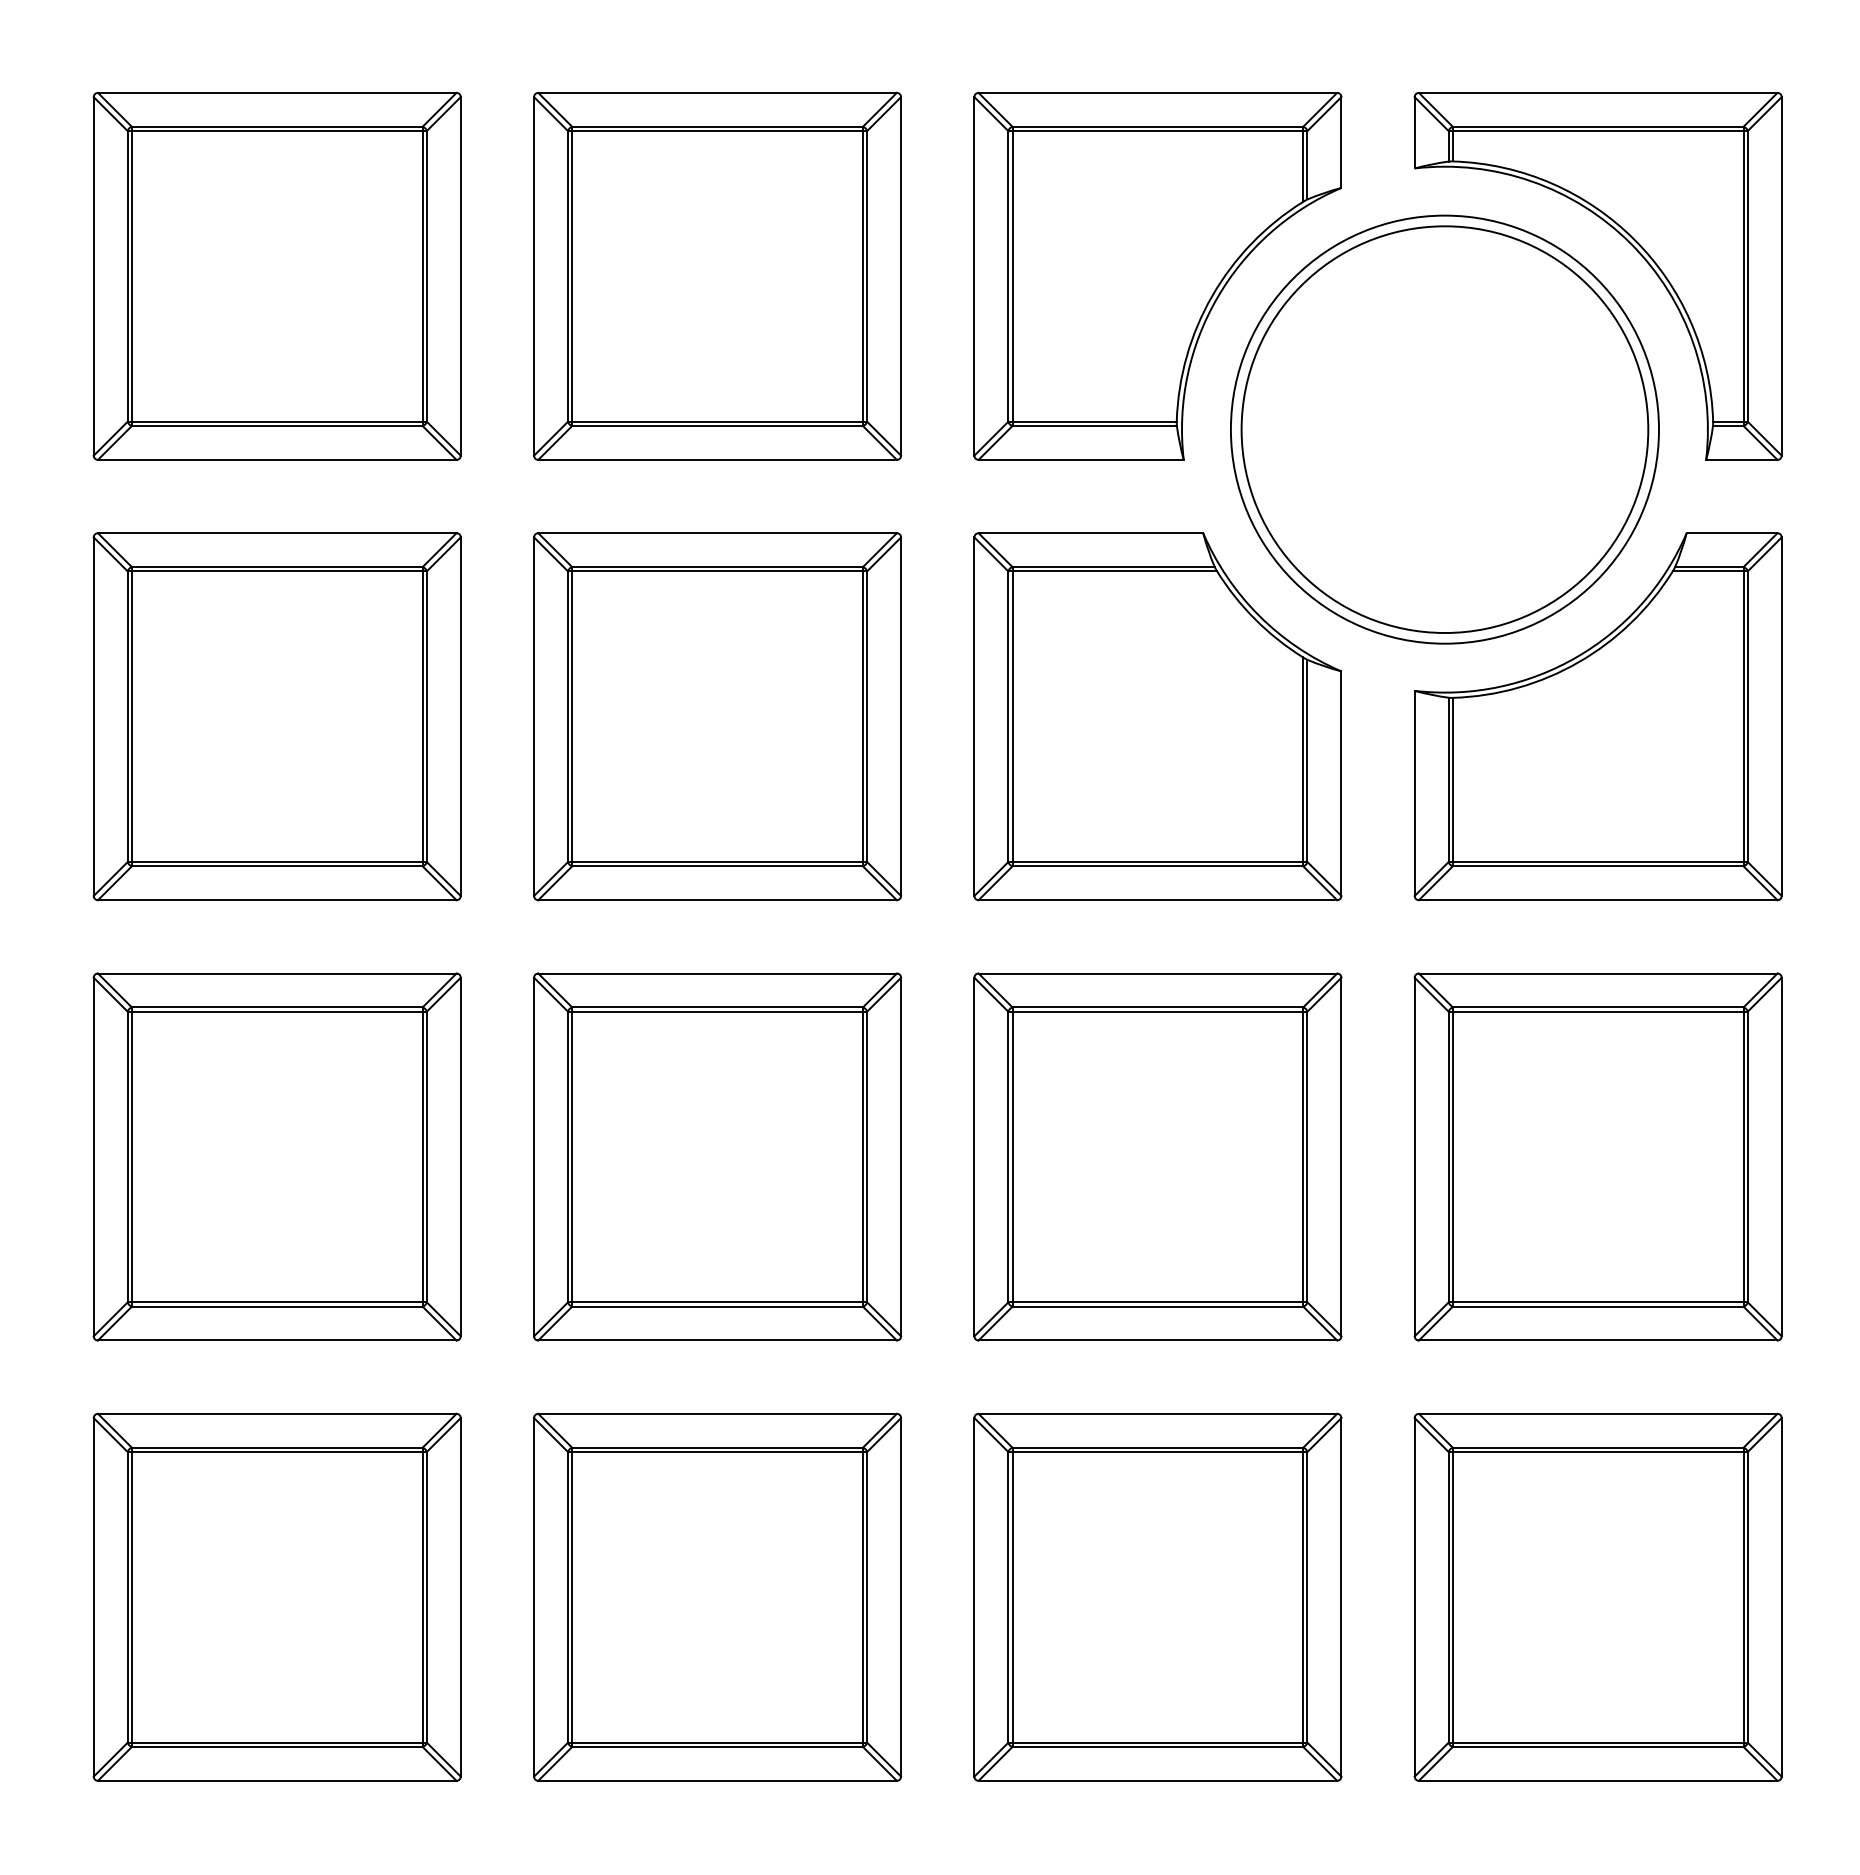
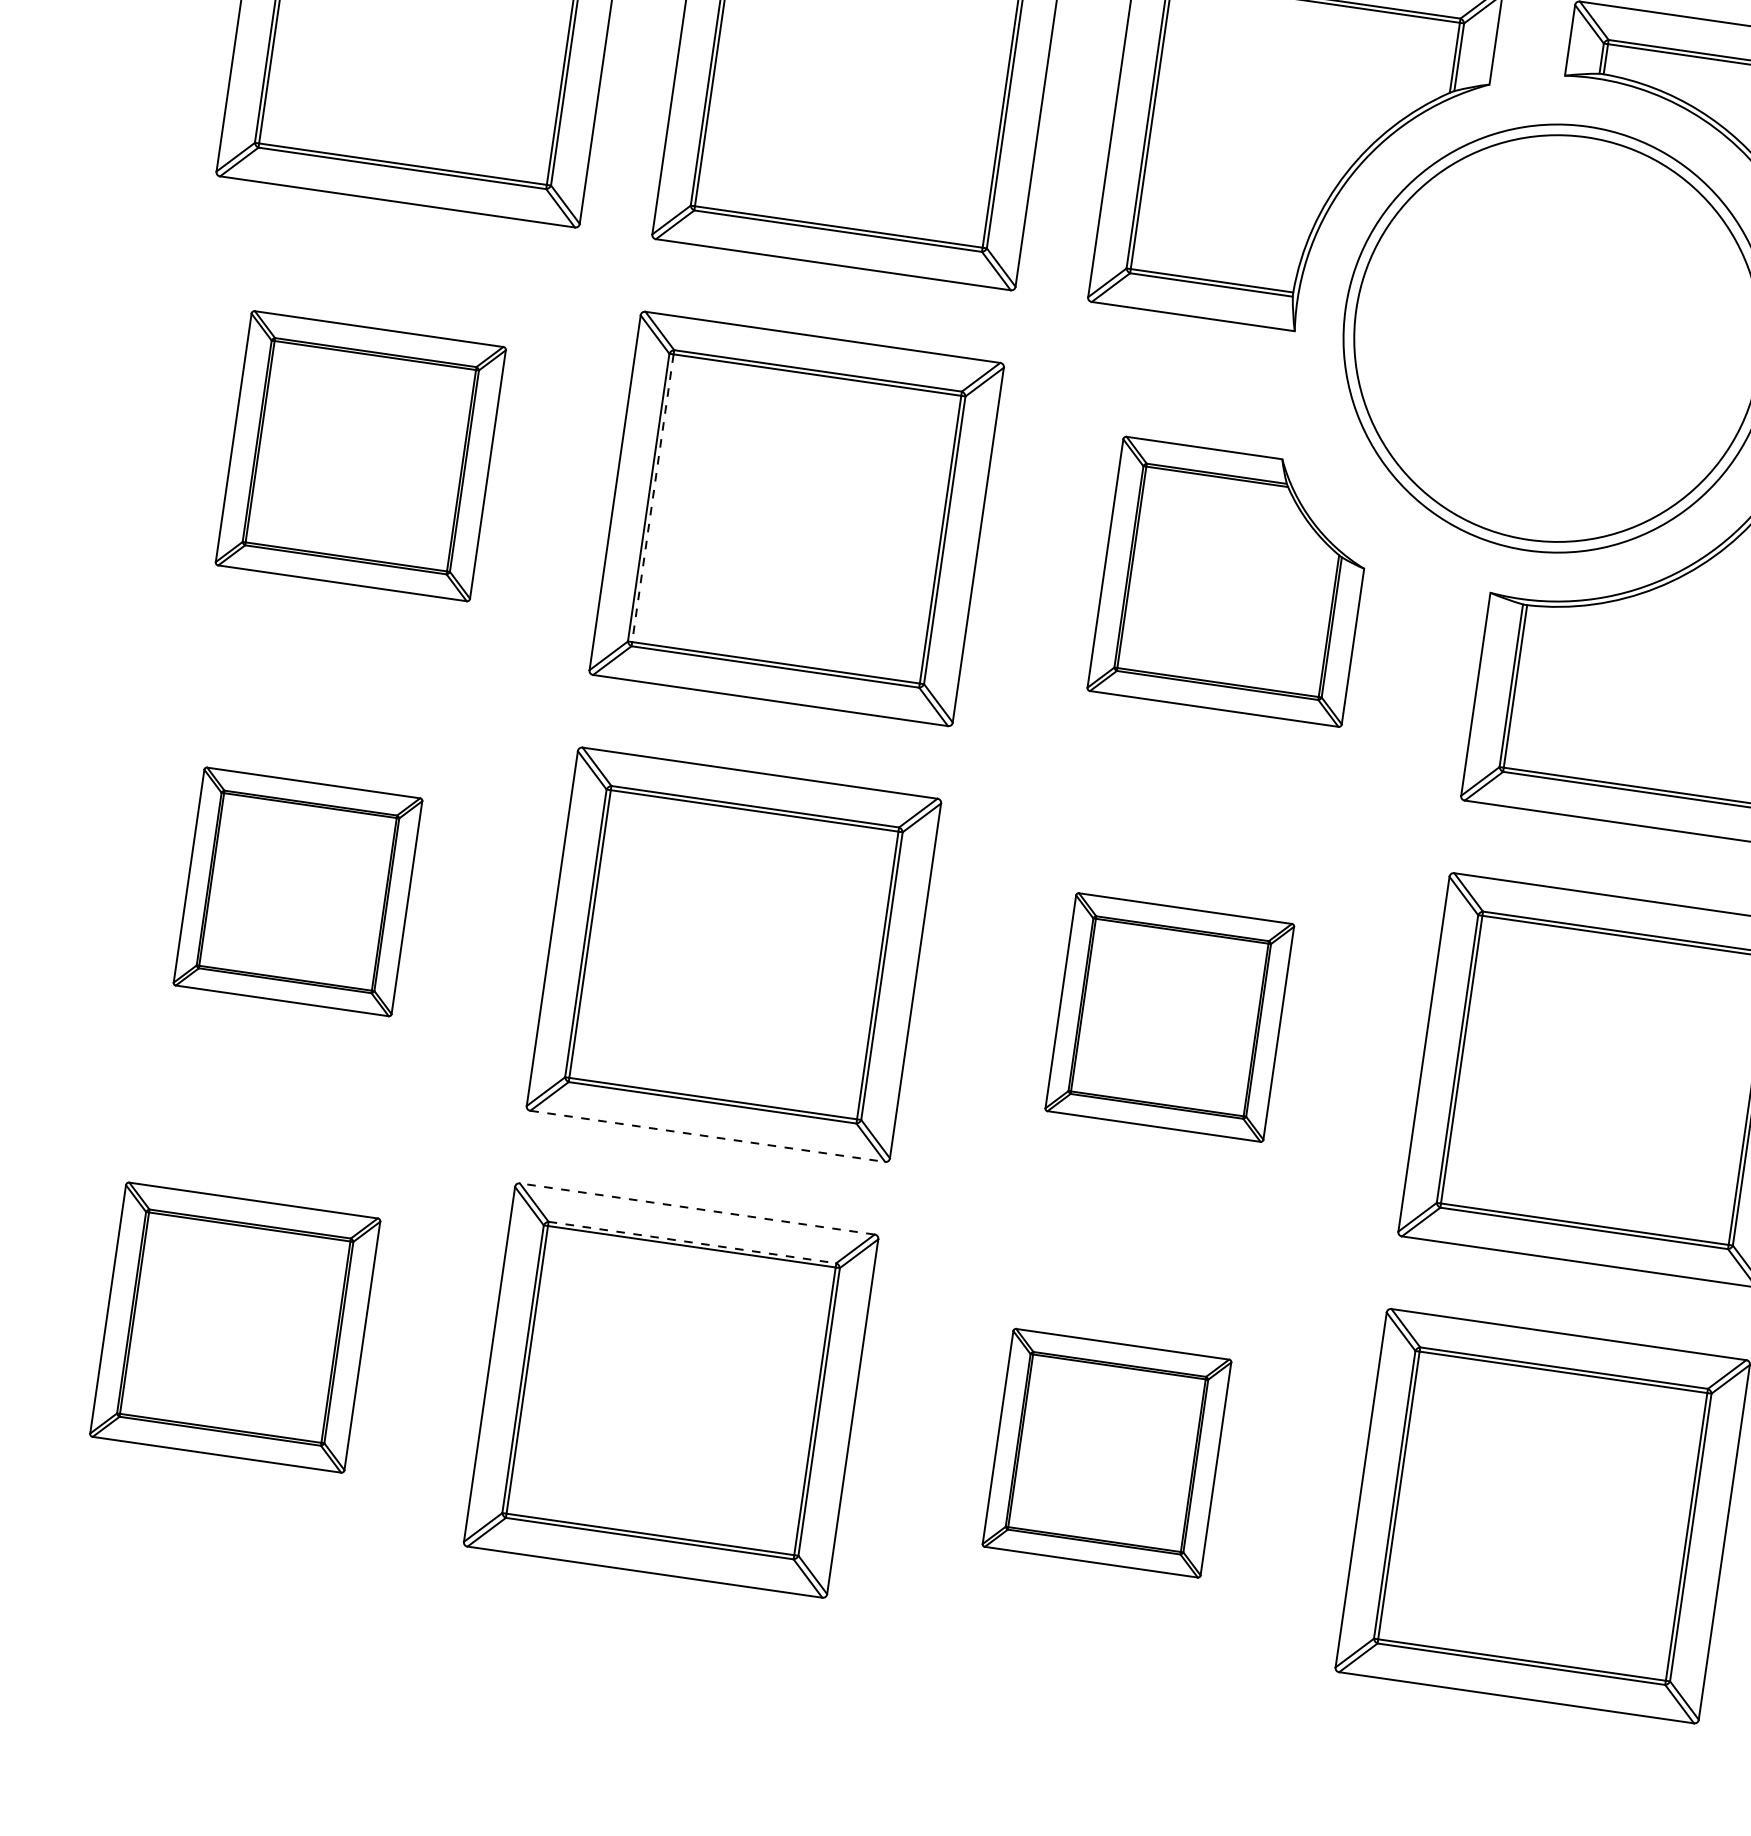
part: (276, 716) -> (360, 455), size x0.7
part: (1157, 716) -> (1232, 581), size x0.7
line: (572, 717) -> (653, 499), solid -> dashed
part: (276, 1156) -> (297, 891), size x0.6
part: (1157, 1156) -> (1169, 1016), size x0.6
line: (718, 1340) -> (708, 1136), solid -> dashed
line: (717, 1413) -> (697, 1208), solid -> dashed
line: (718, 1447) -> (693, 1242), solid -> dashed
part: (276, 1596) -> (234, 1326), size x0.7
part: (1157, 1596) -> (1106, 1452), size x0.6

